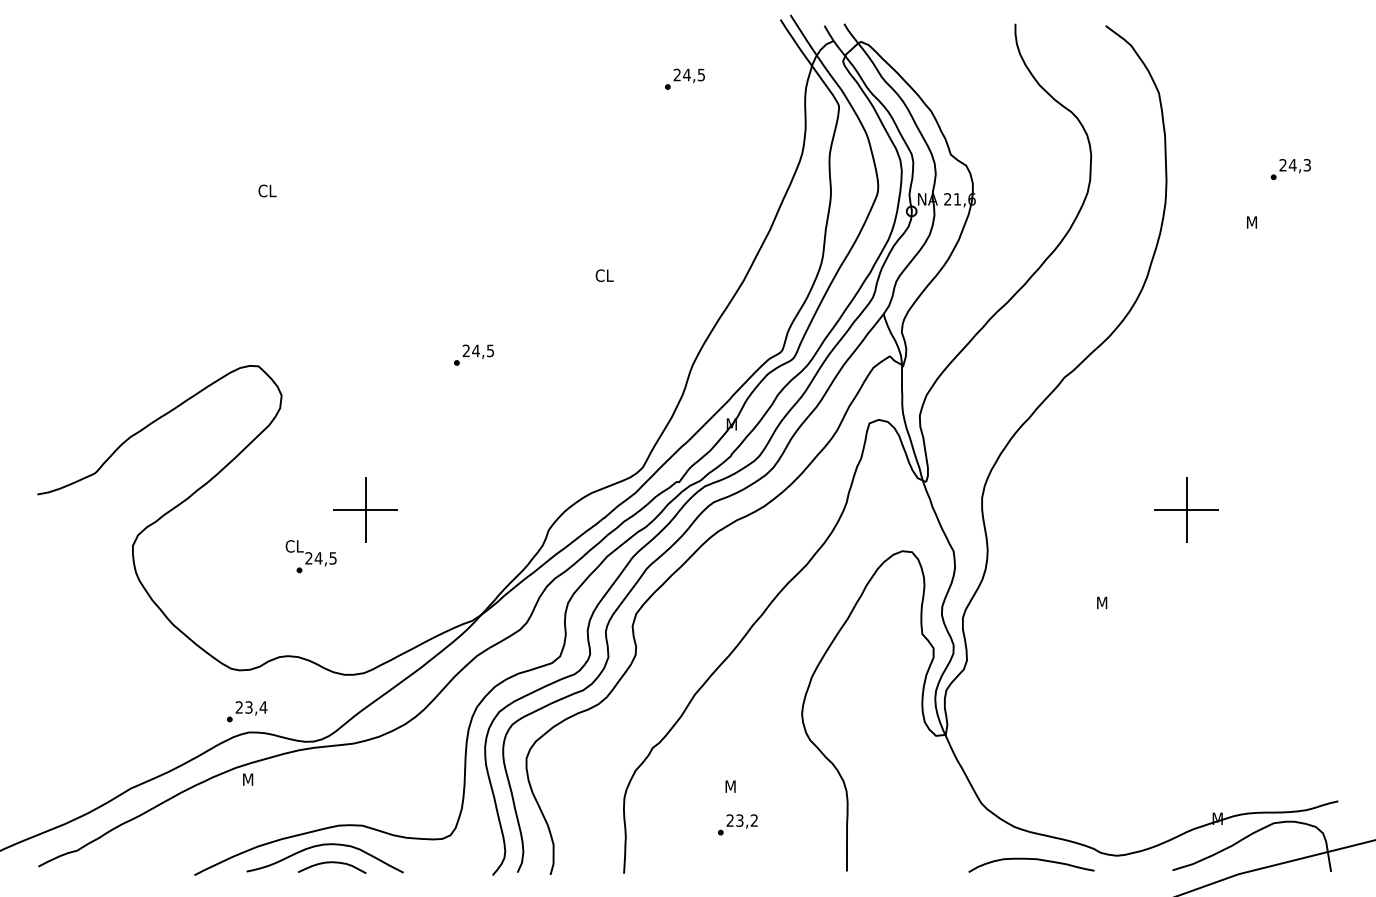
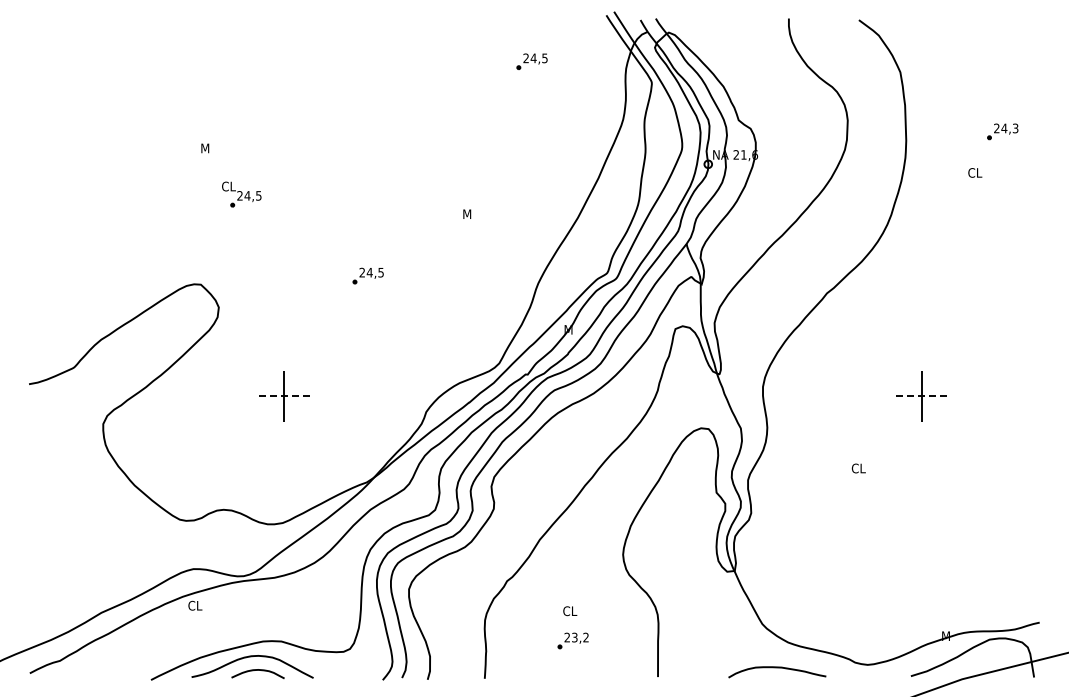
text: (267, 191) -> (207, 148), CL -> M
text: (1255, 221) -> (975, 172), M -> CL
text: (604, 276) -> (469, 214), CL -> M
line: (364, 510) -> (283, 396), solid -> dashed
line: (1186, 510) -> (921, 396), solid -> dashed
part: (310, 556) -> (241, 194), moved
text: (1105, 602) -> (858, 468), M -> CL
part: (246, 711) -> (191, 552), removed
text: (251, 779) -> (195, 605), M -> CL
text: (734, 787) -> (570, 611), M -> CL
curve: (1031, 860) -> (777, 668), moved

